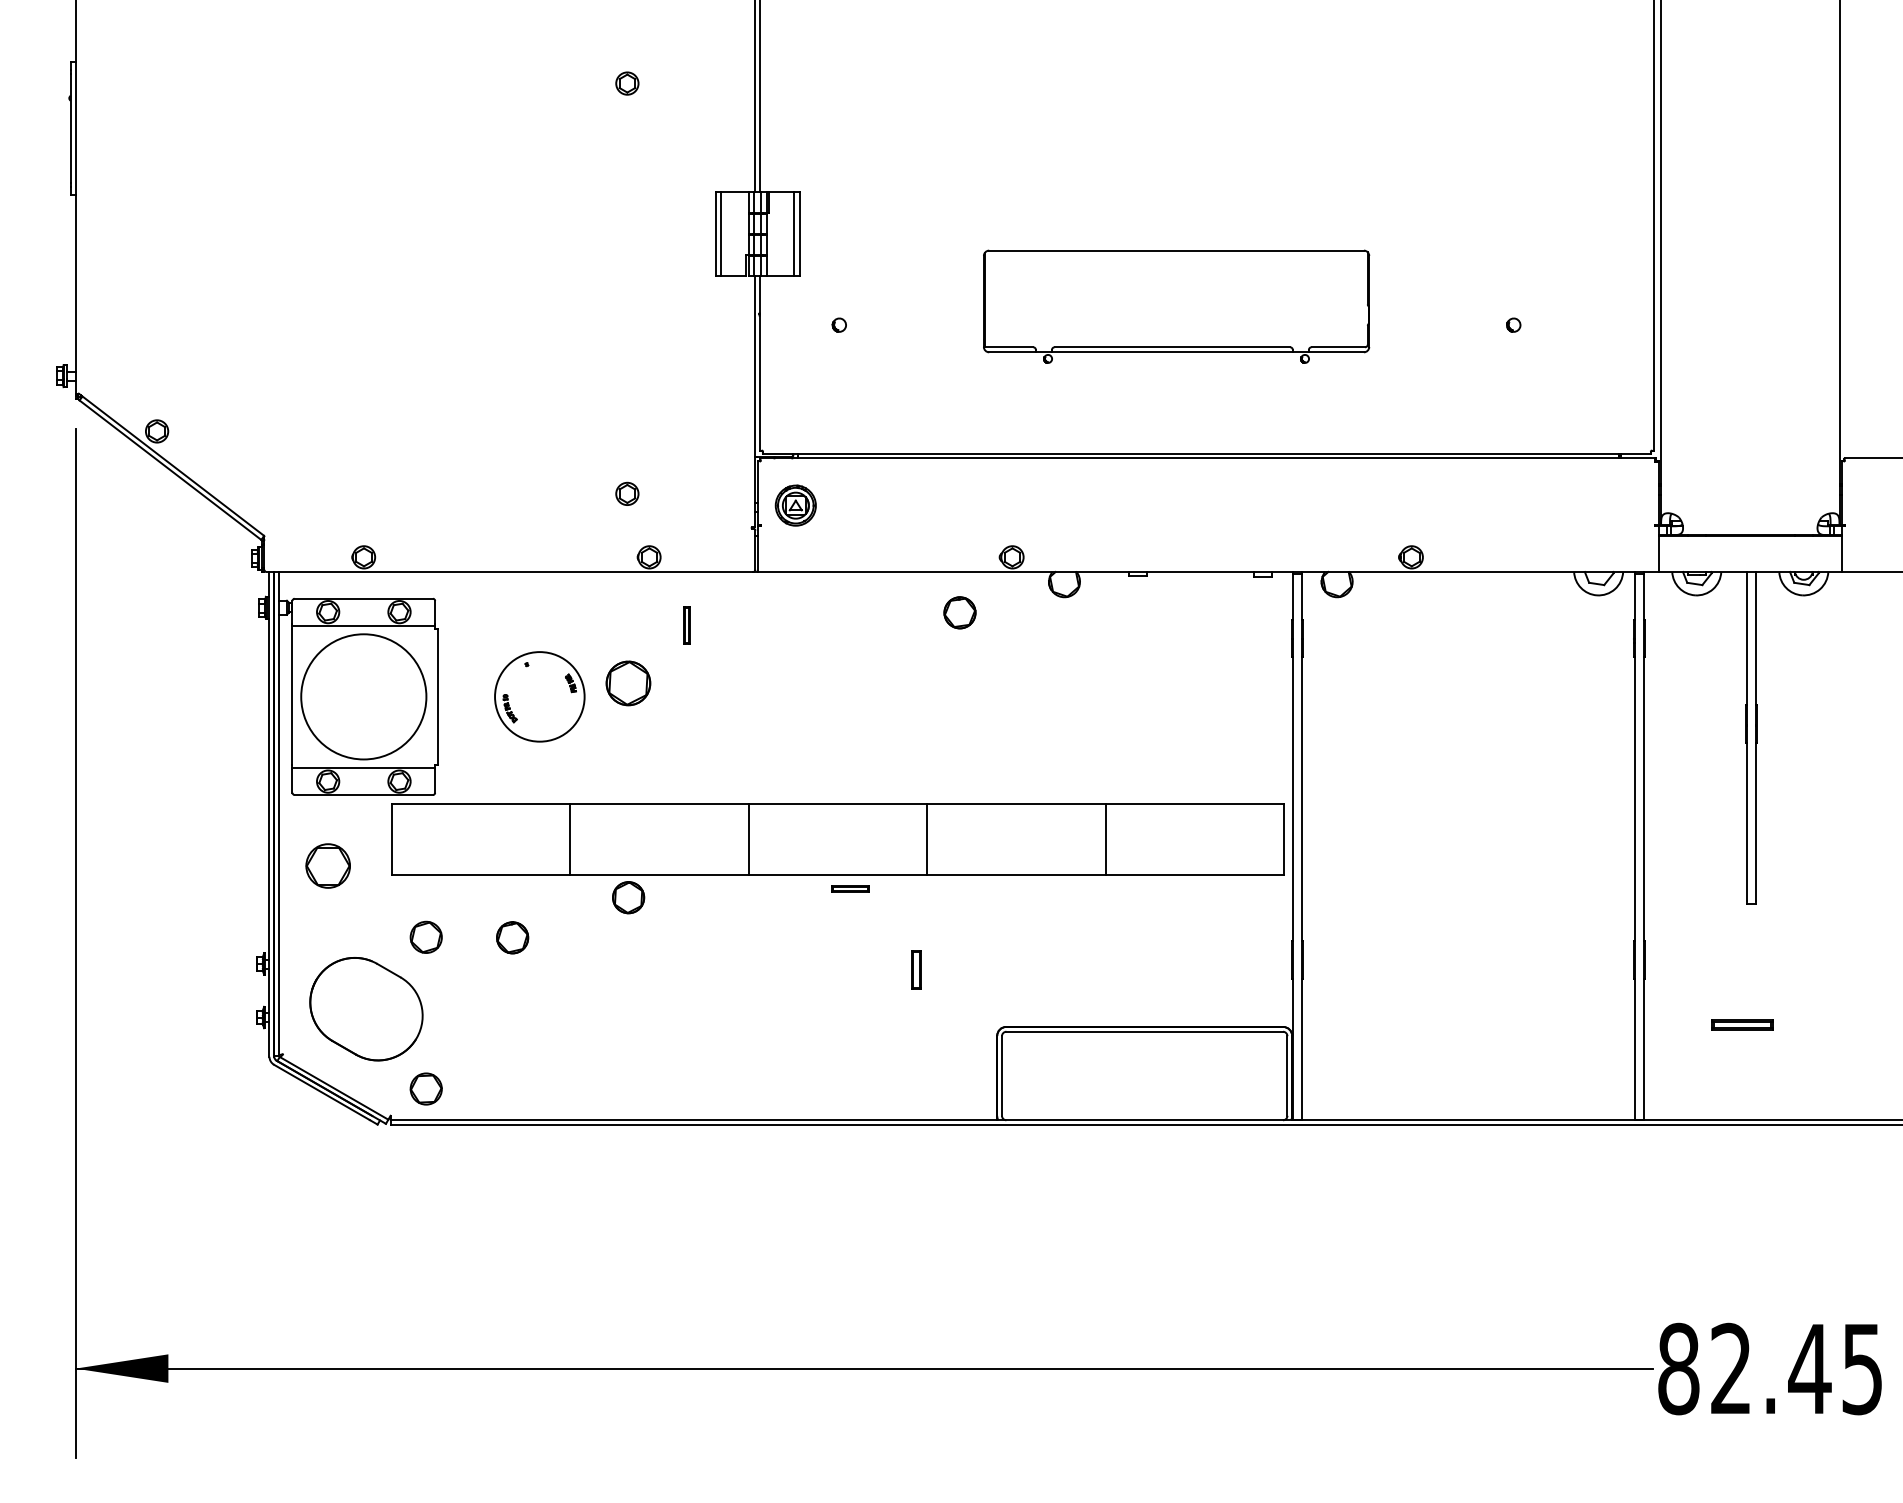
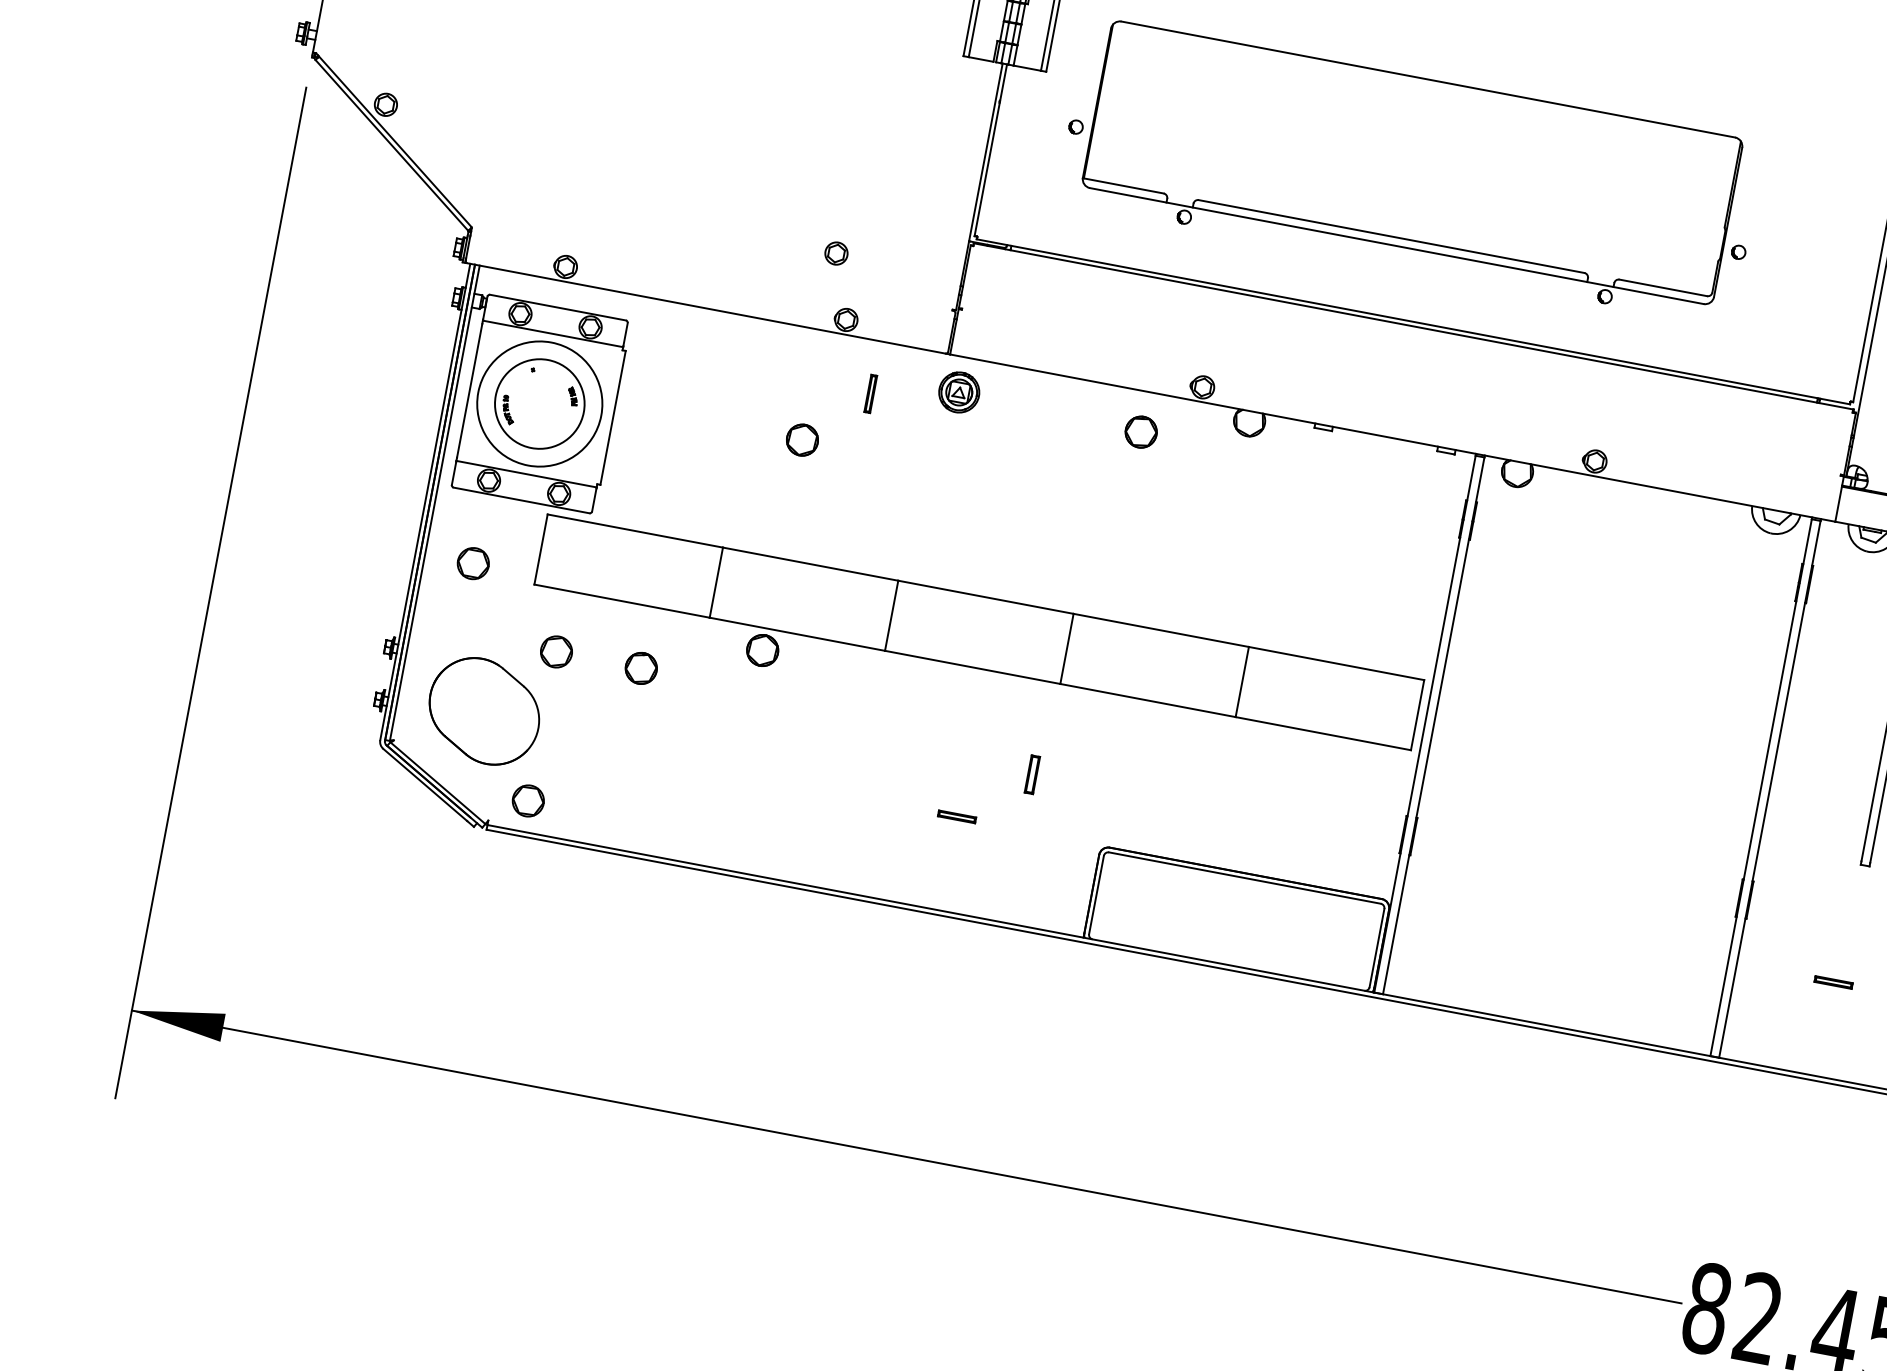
part: (1176, 306) -> (1410, 171), size x1.67
part: (795, 505) -> (958, 392), moved
part: (628, 683) -> (802, 440), size x0.71
part: (539, 696) -> (539, 403), moved
part: (327, 865) -> (472, 562), size x0.71
part: (850, 888) -> (957, 816), moved
part: (1742, 1024) -> (1833, 981), size x0.62

